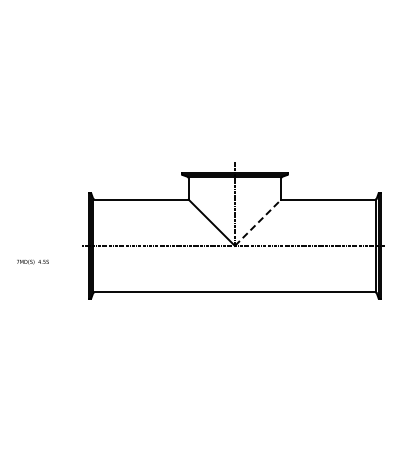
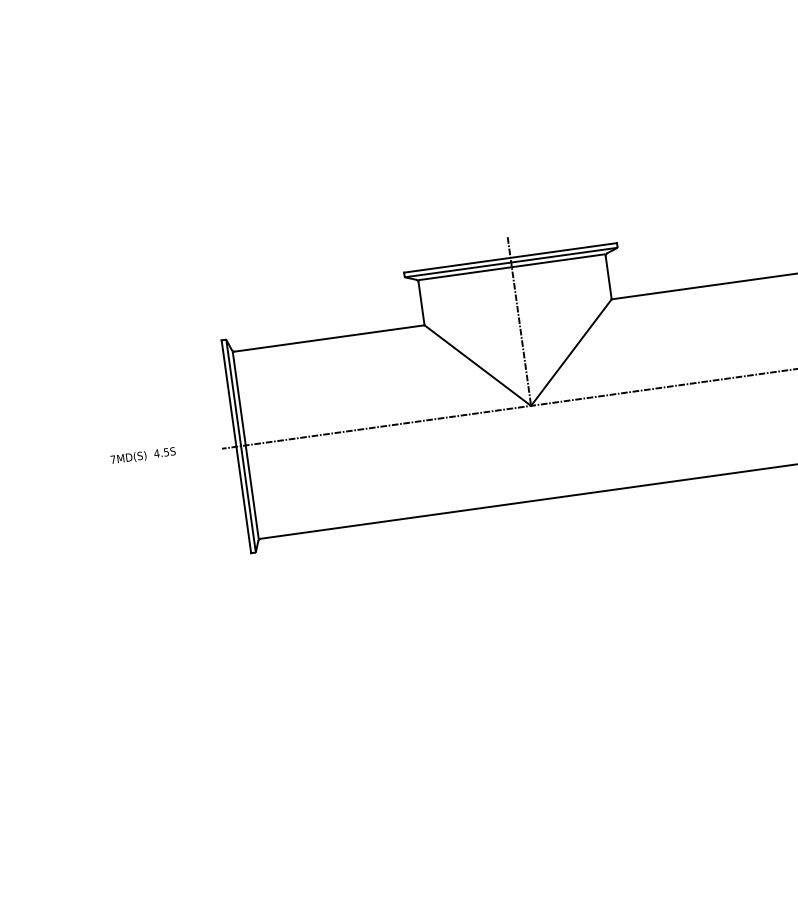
line: (258, 222) -> (572, 352), dashed -> solid
text: (32, 261) -> (142, 454), moved

